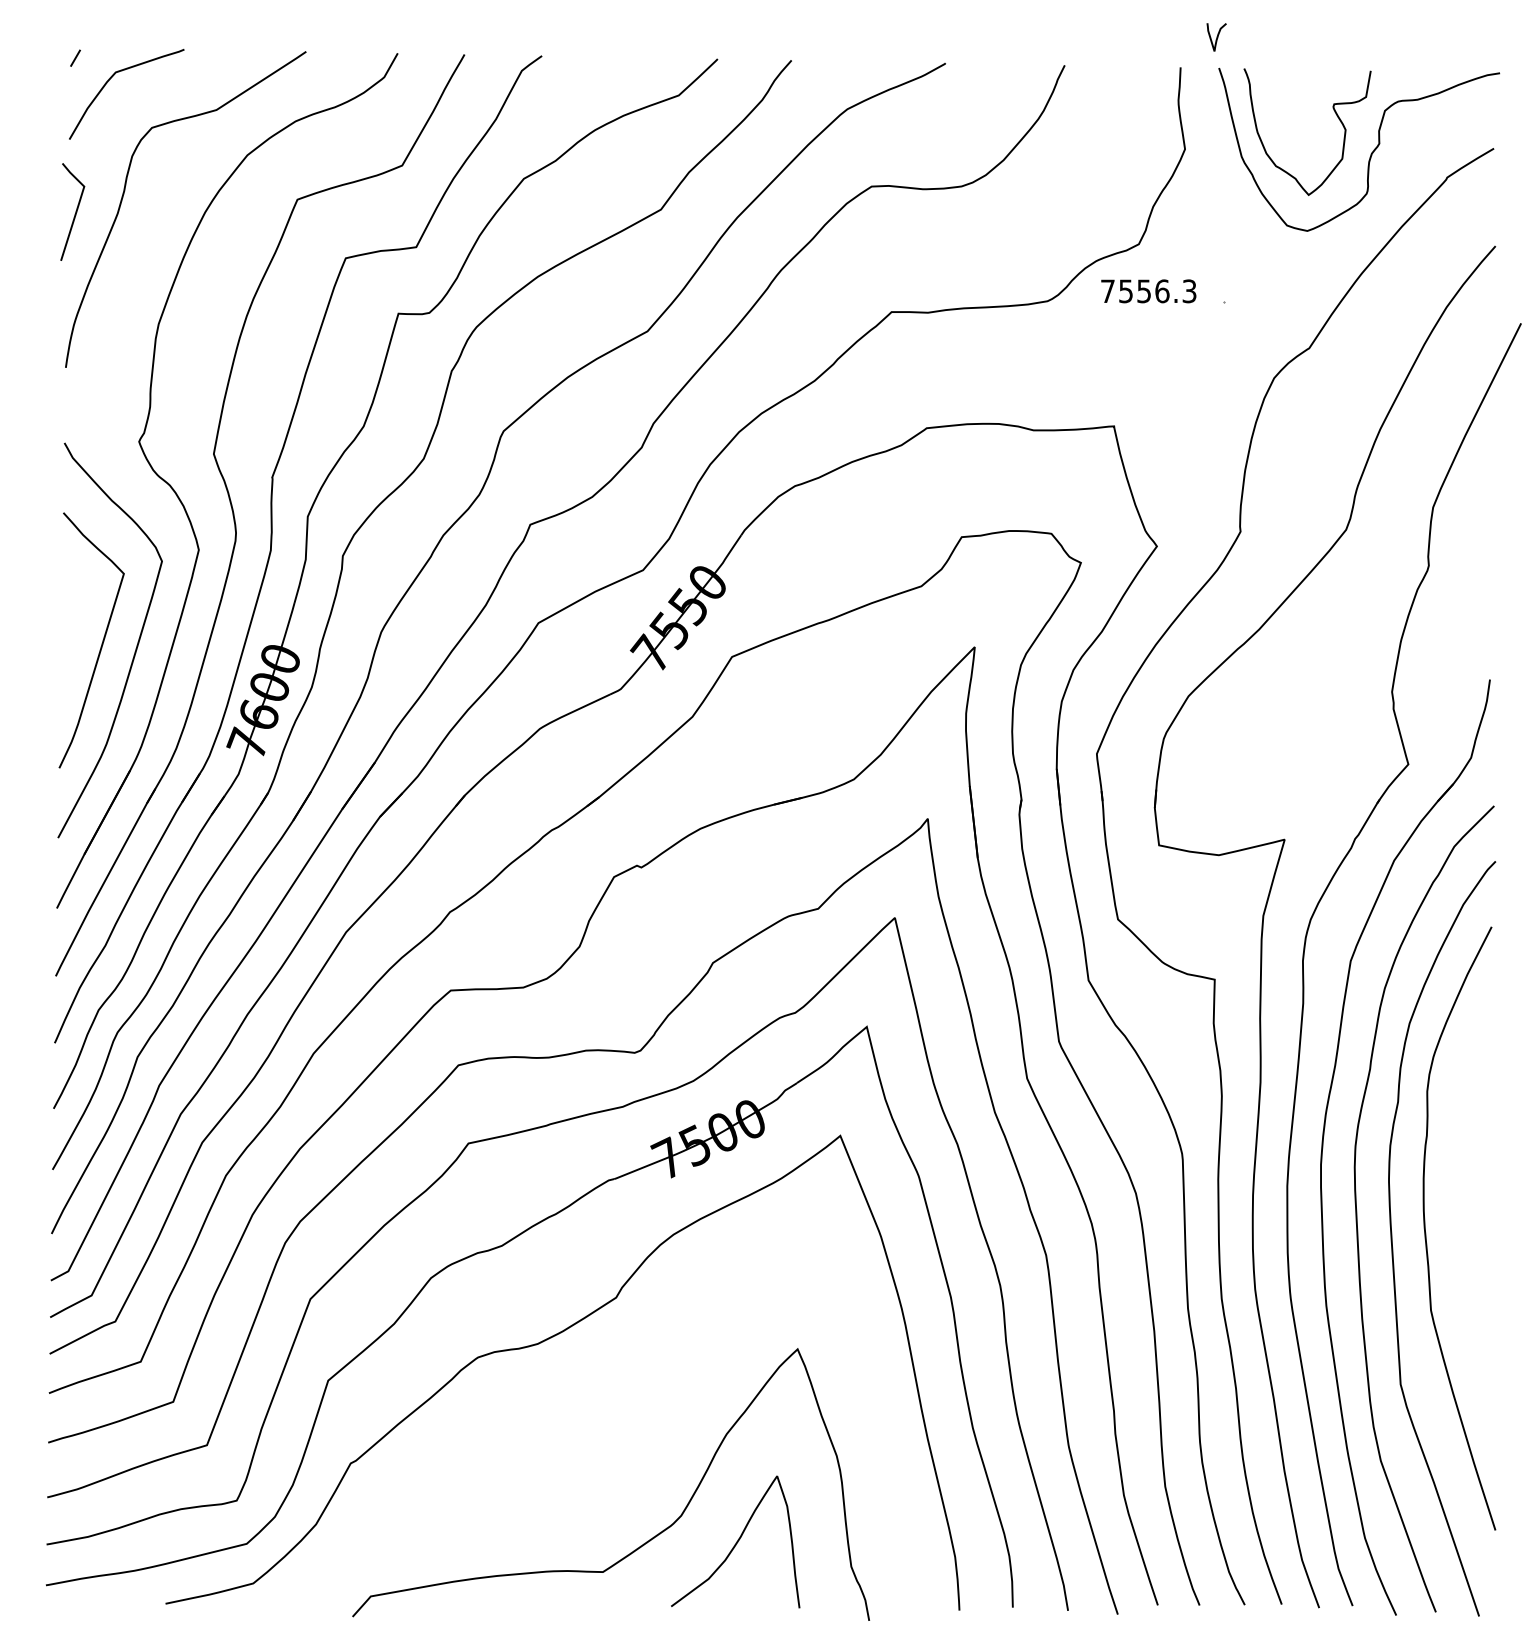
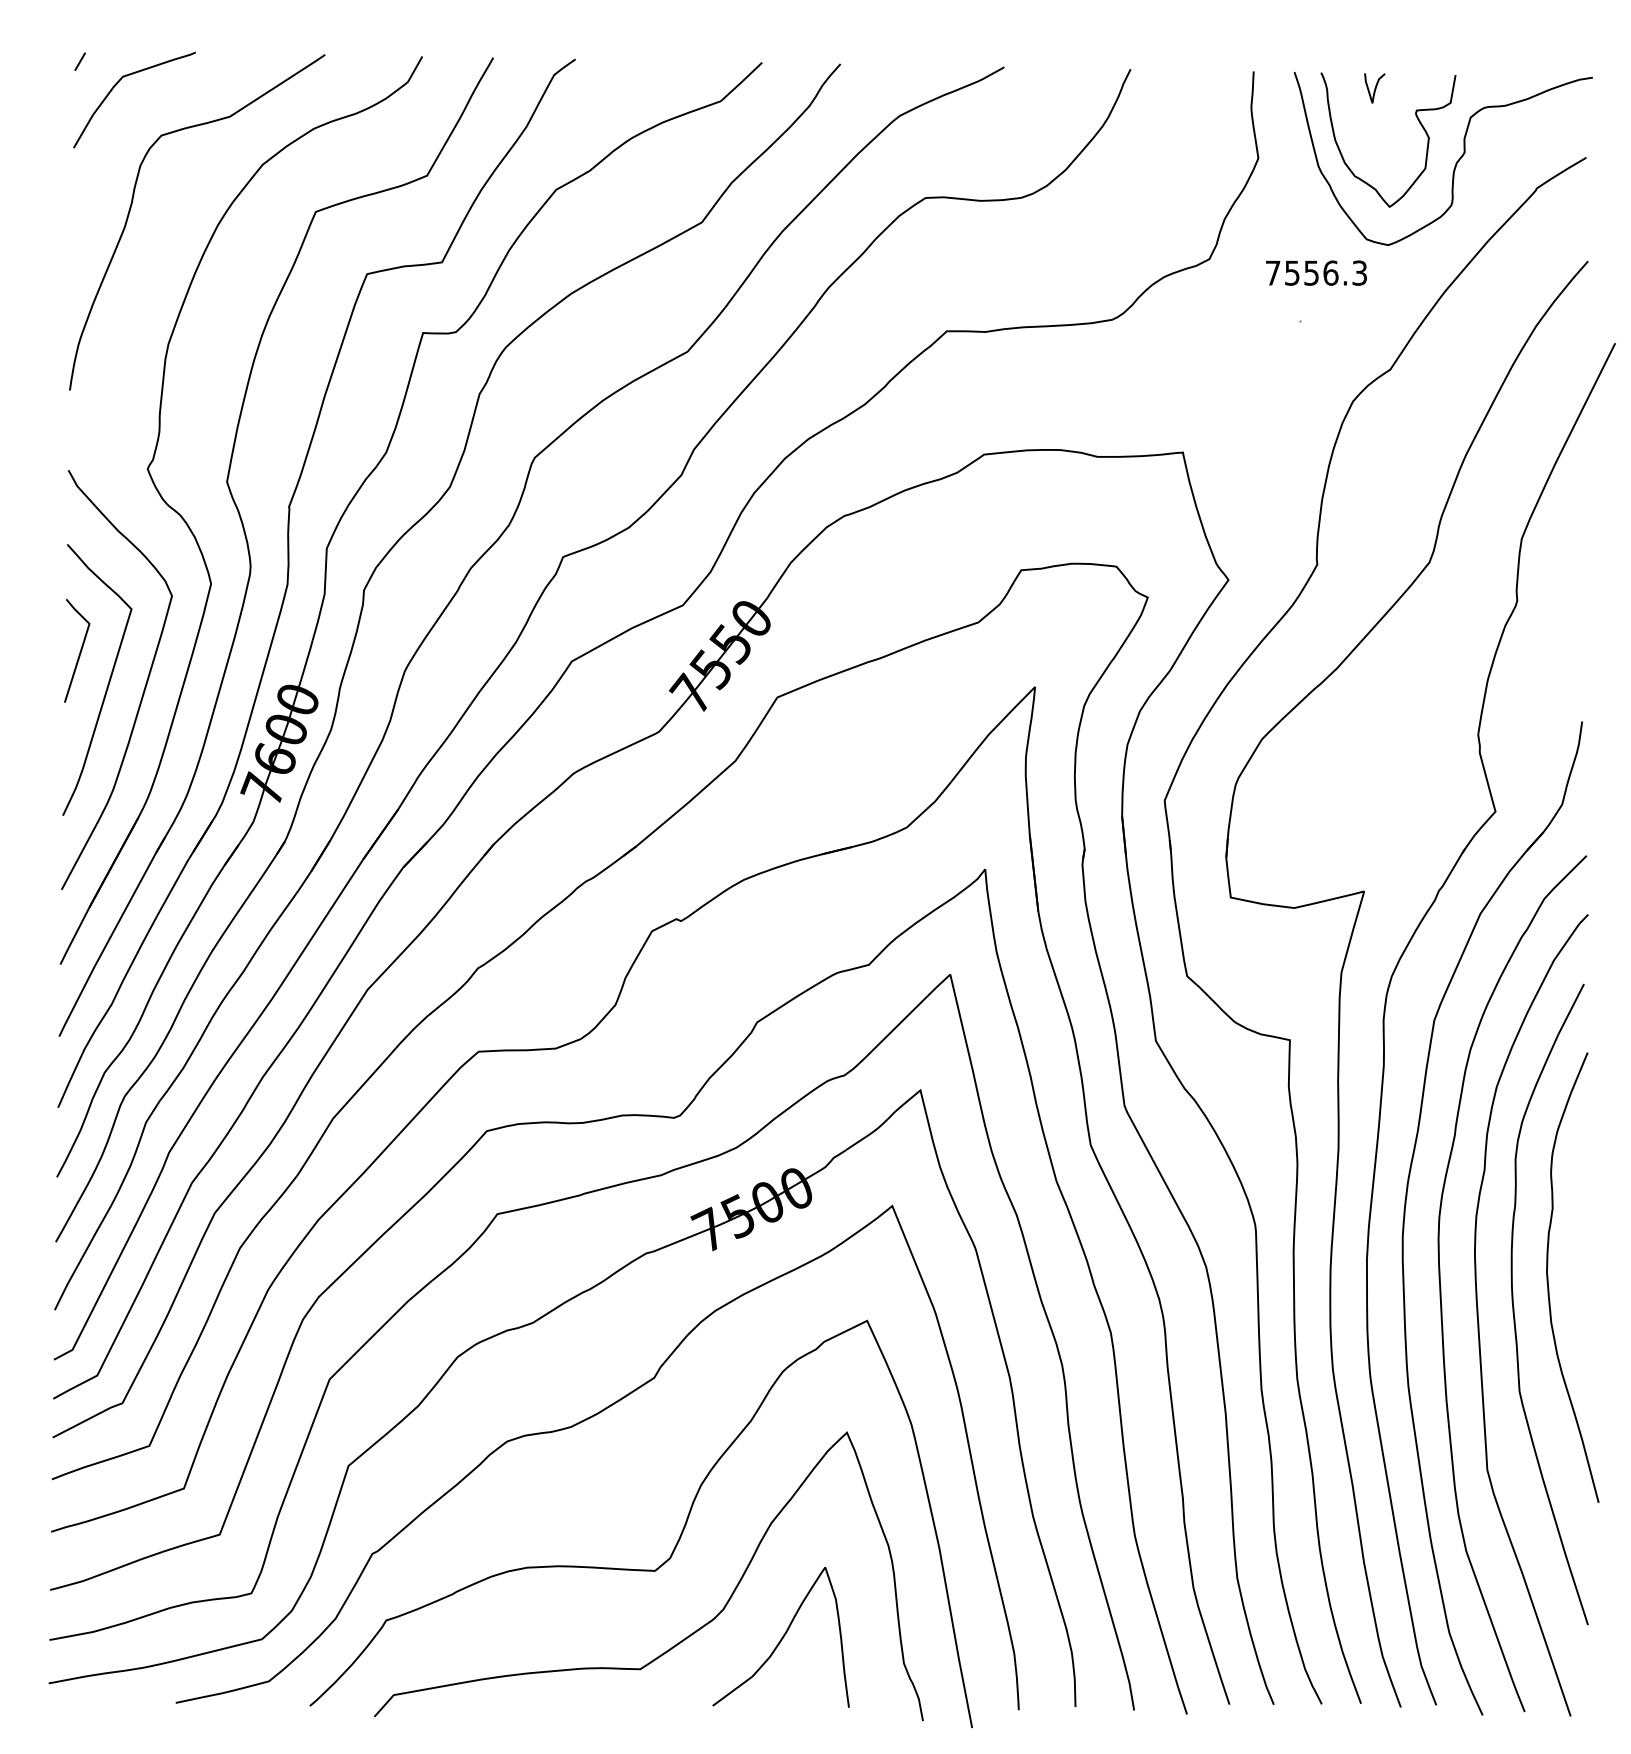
curve: (1216, 37) -> (1374, 88), moved
line: (75, 211) -> (80, 650), moved
text: (1148, 291) -> (1316, 273), moved
curve: (1458, 1203) -> (1548, 1277), added
curve: (637, 1451) -> (676, 1541), added

